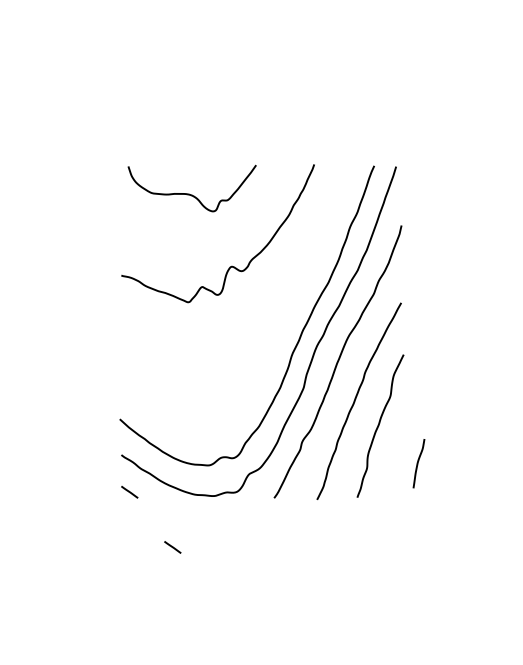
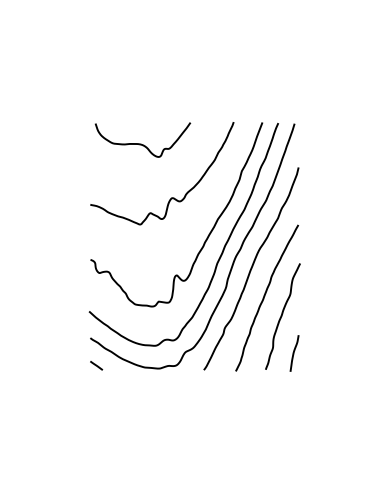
curve: (278, 317) -> (207, 235), added
curve: (418, 463) -> (294, 353), moved
line: (172, 547) -> (128, 406), removed

